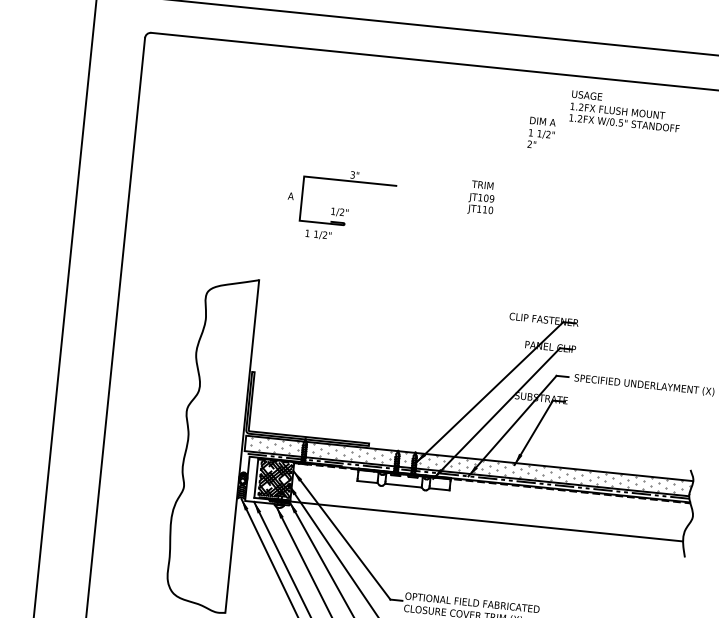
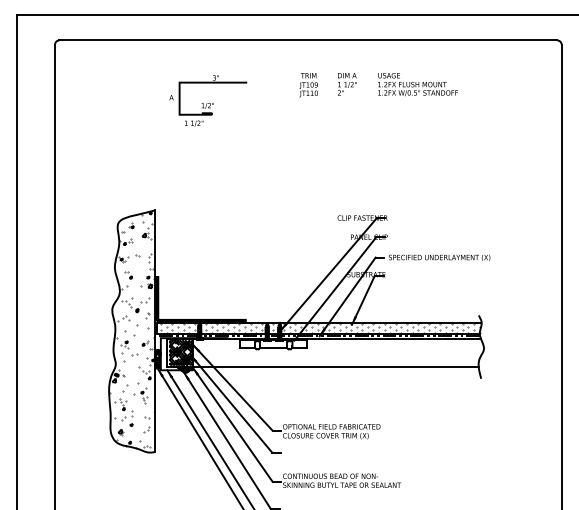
text: (624, 111) -> (417, 84), moved
text: (481, 198) -> (308, 85), moved
part: (341, 205) -> (208, 100), moved
hatch: (211, 440) -> (132, 329), added

